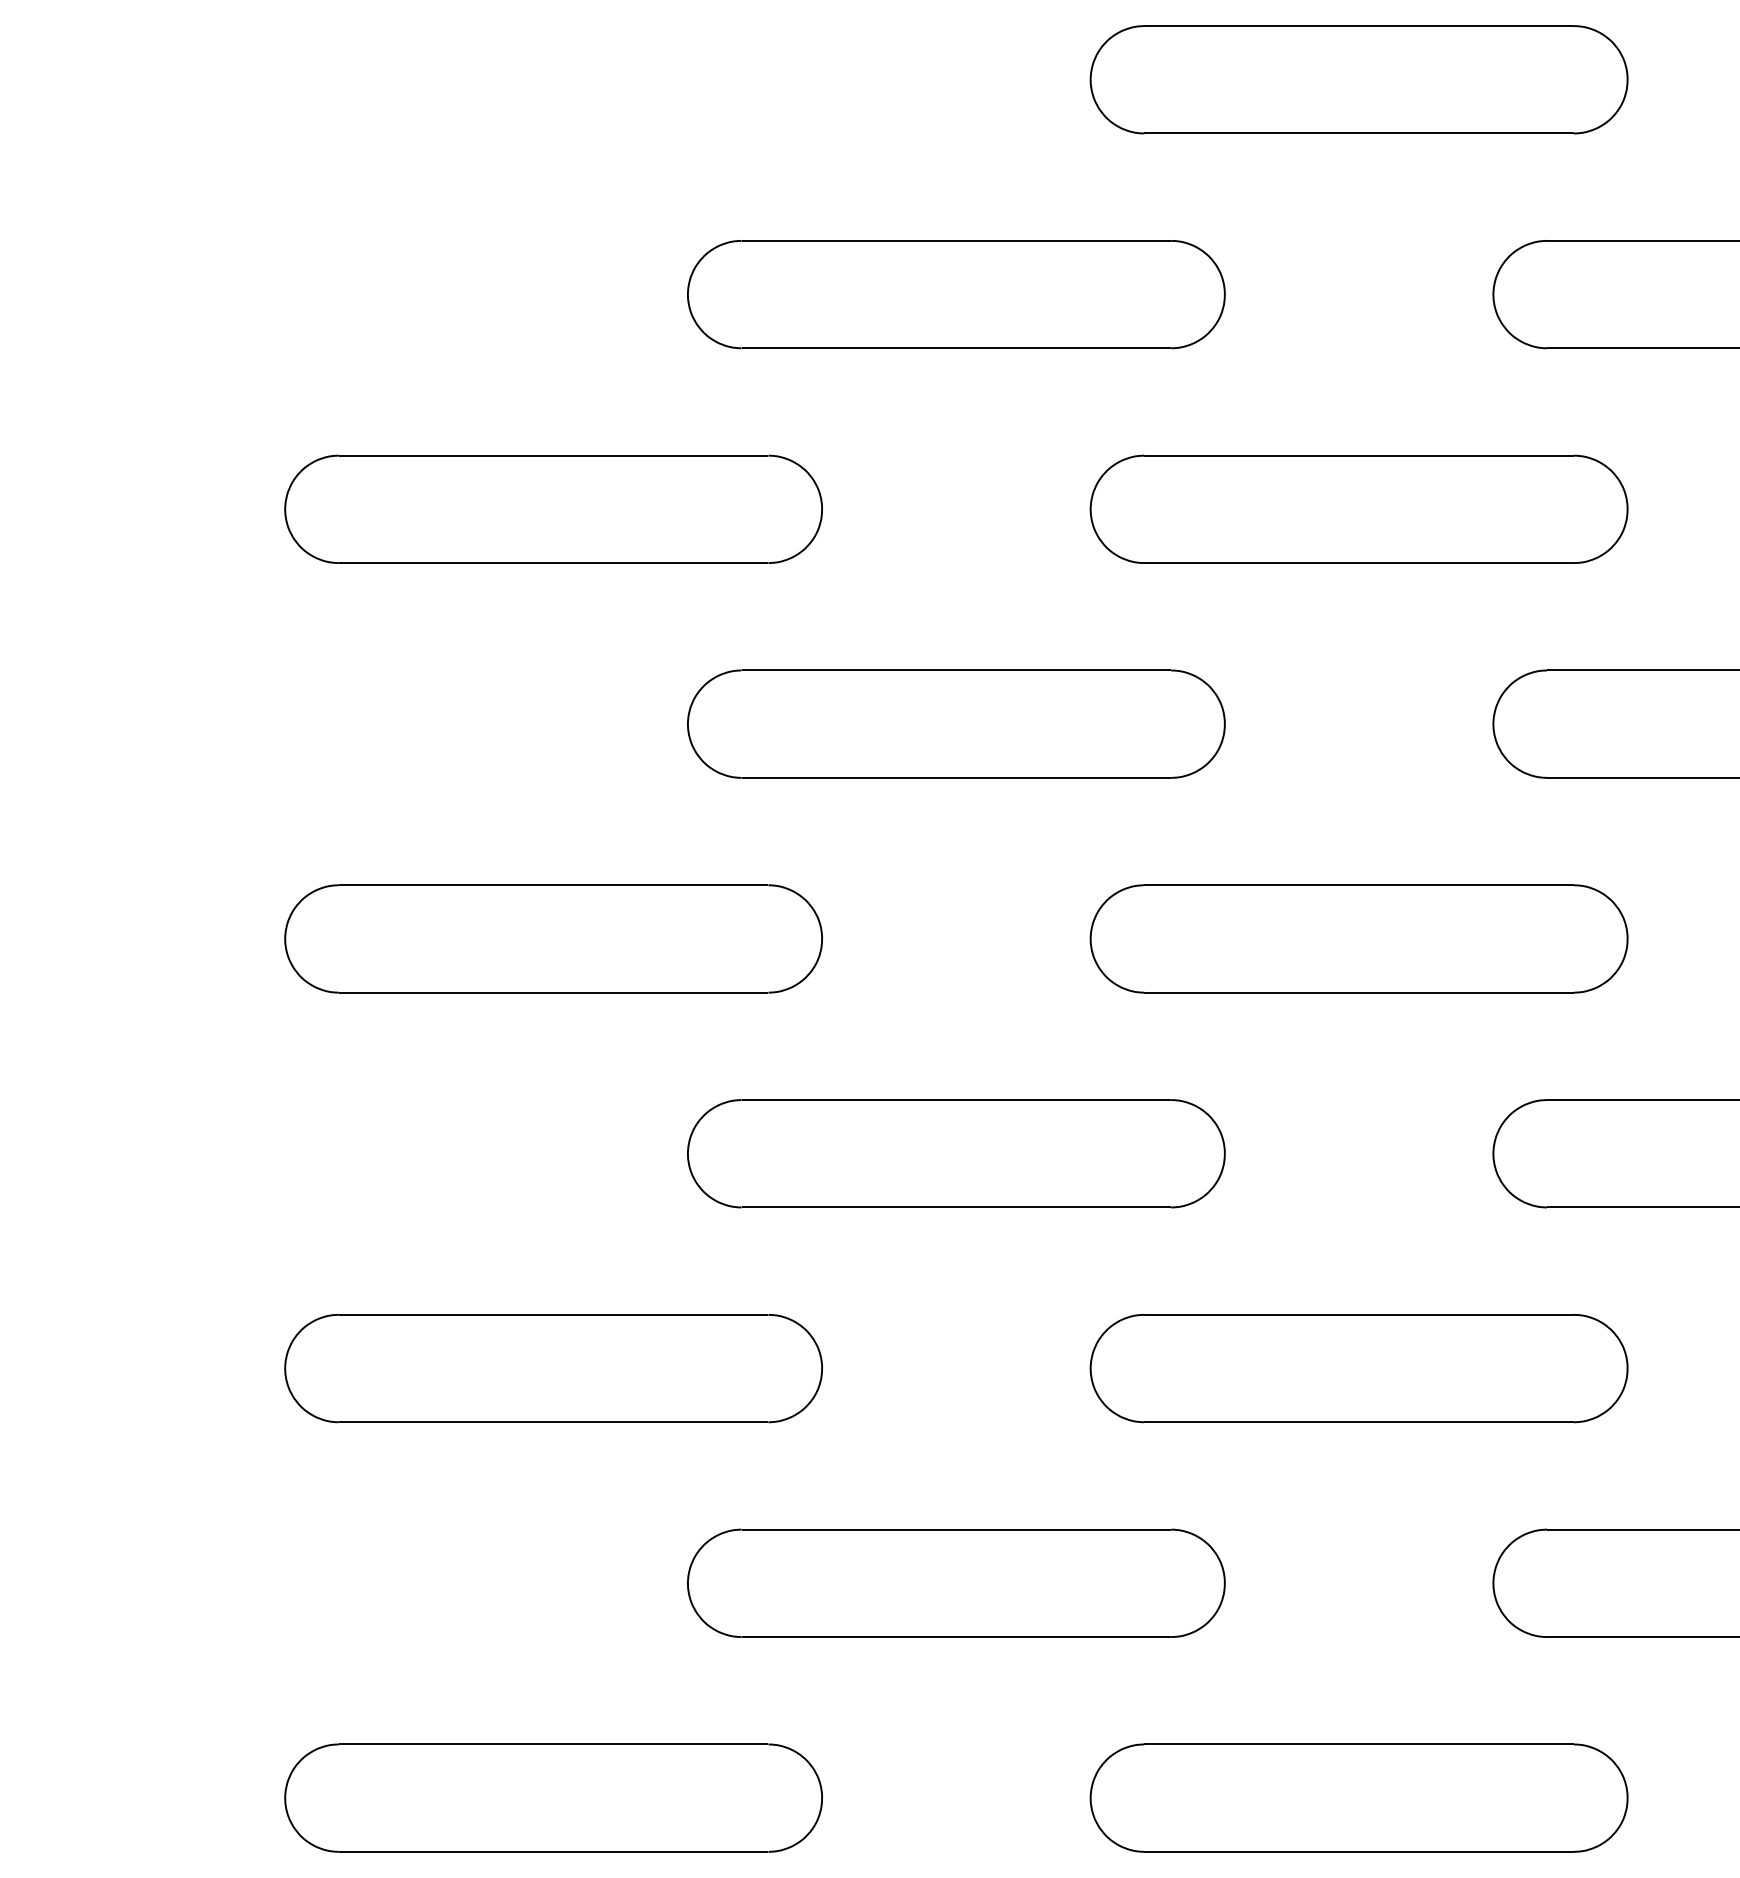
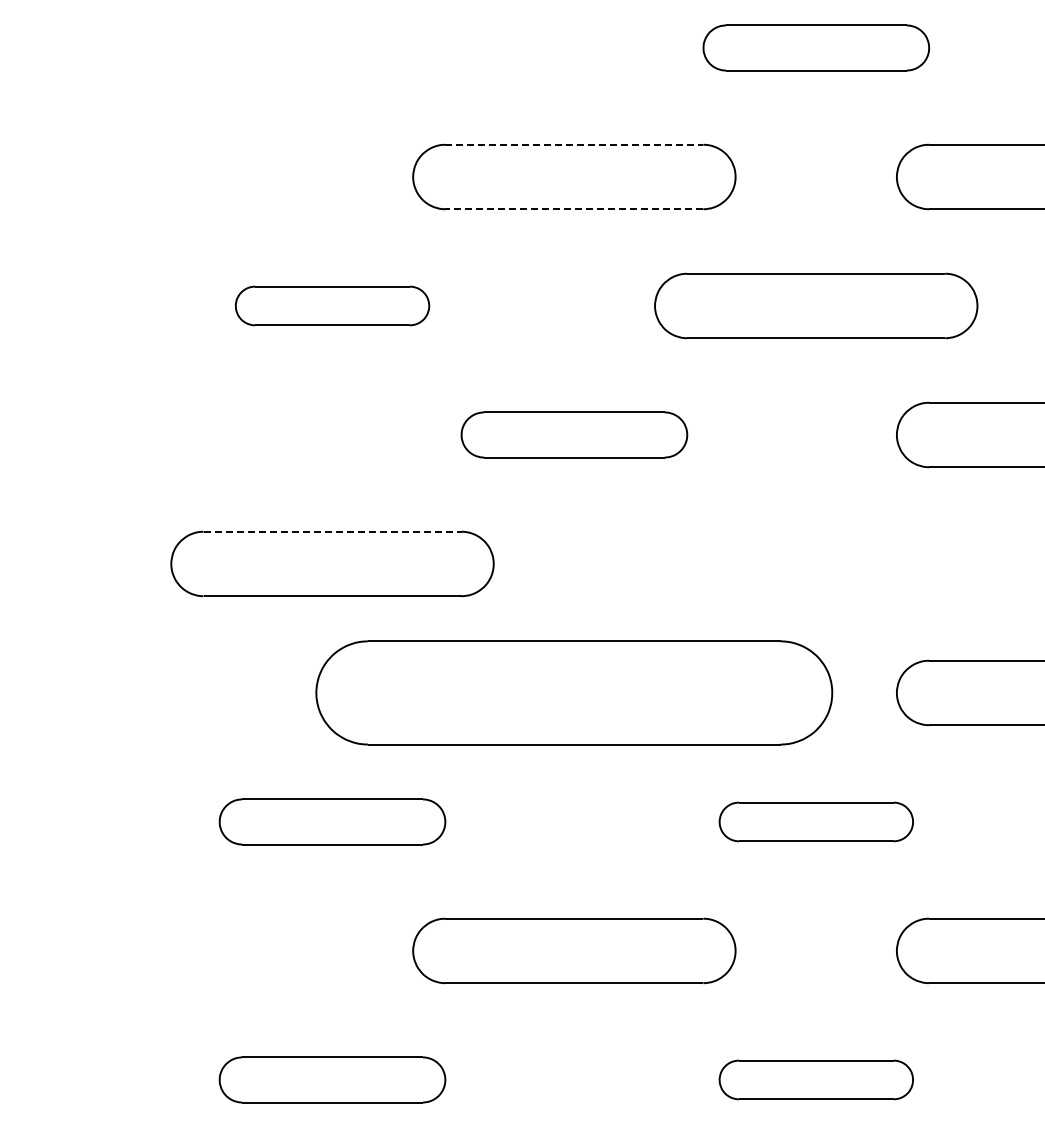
part: (1359, 78) -> (816, 47), size x0.7
line: (956, 240) -> (574, 144), solid -> dashed
line: (956, 348) -> (574, 209), solid -> dashed
part: (553, 508) -> (332, 305), size x0.6
part: (956, 723) -> (574, 434), size x0.7
line: (553, 884) -> (332, 531), solid -> dashed
part: (1359, 938) -> (816, 563), removed
part: (956, 1152) -> (574, 692), size x1.6
part: (553, 1367) -> (332, 821), size x0.7
part: (1359, 1367) -> (816, 821), size x0.6
part: (553, 1797) -> (332, 1079), size x0.7
part: (1359, 1797) -> (816, 1079), size x0.6

